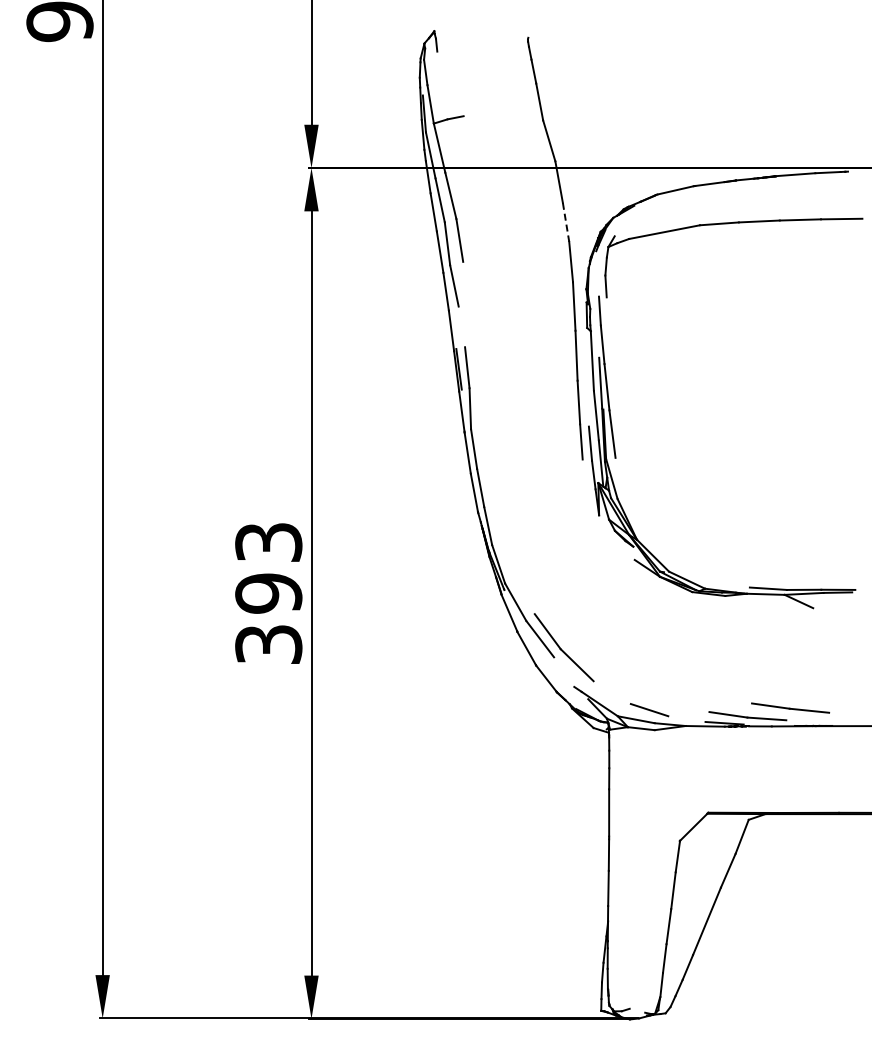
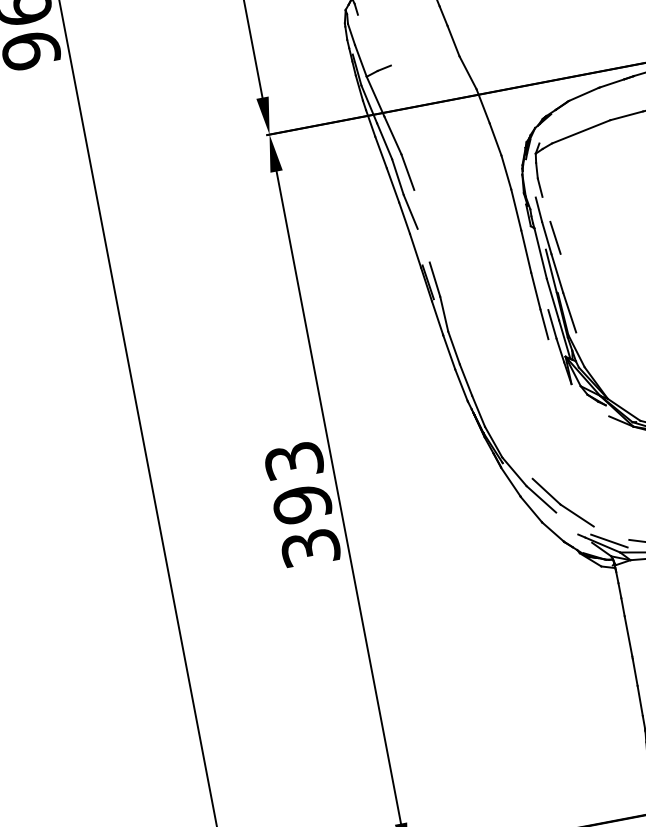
line: (566, 222) -> (496, 139), dashed -> solid
line: (612, 346) -> (555, 237), added
line: (607, 700) -> (608, 540), added

